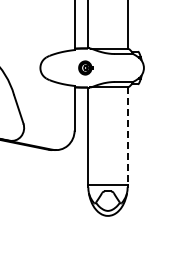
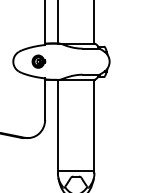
part: (85, 67) -> (38, 61), moved
line: (127, 136) -> (94, 125), dashed -> solid

